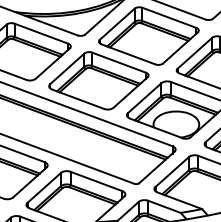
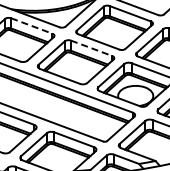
line: (42, 34) -> (32, 26), solid -> dashed
line: (120, 62) -> (92, 48), solid -> dashed

